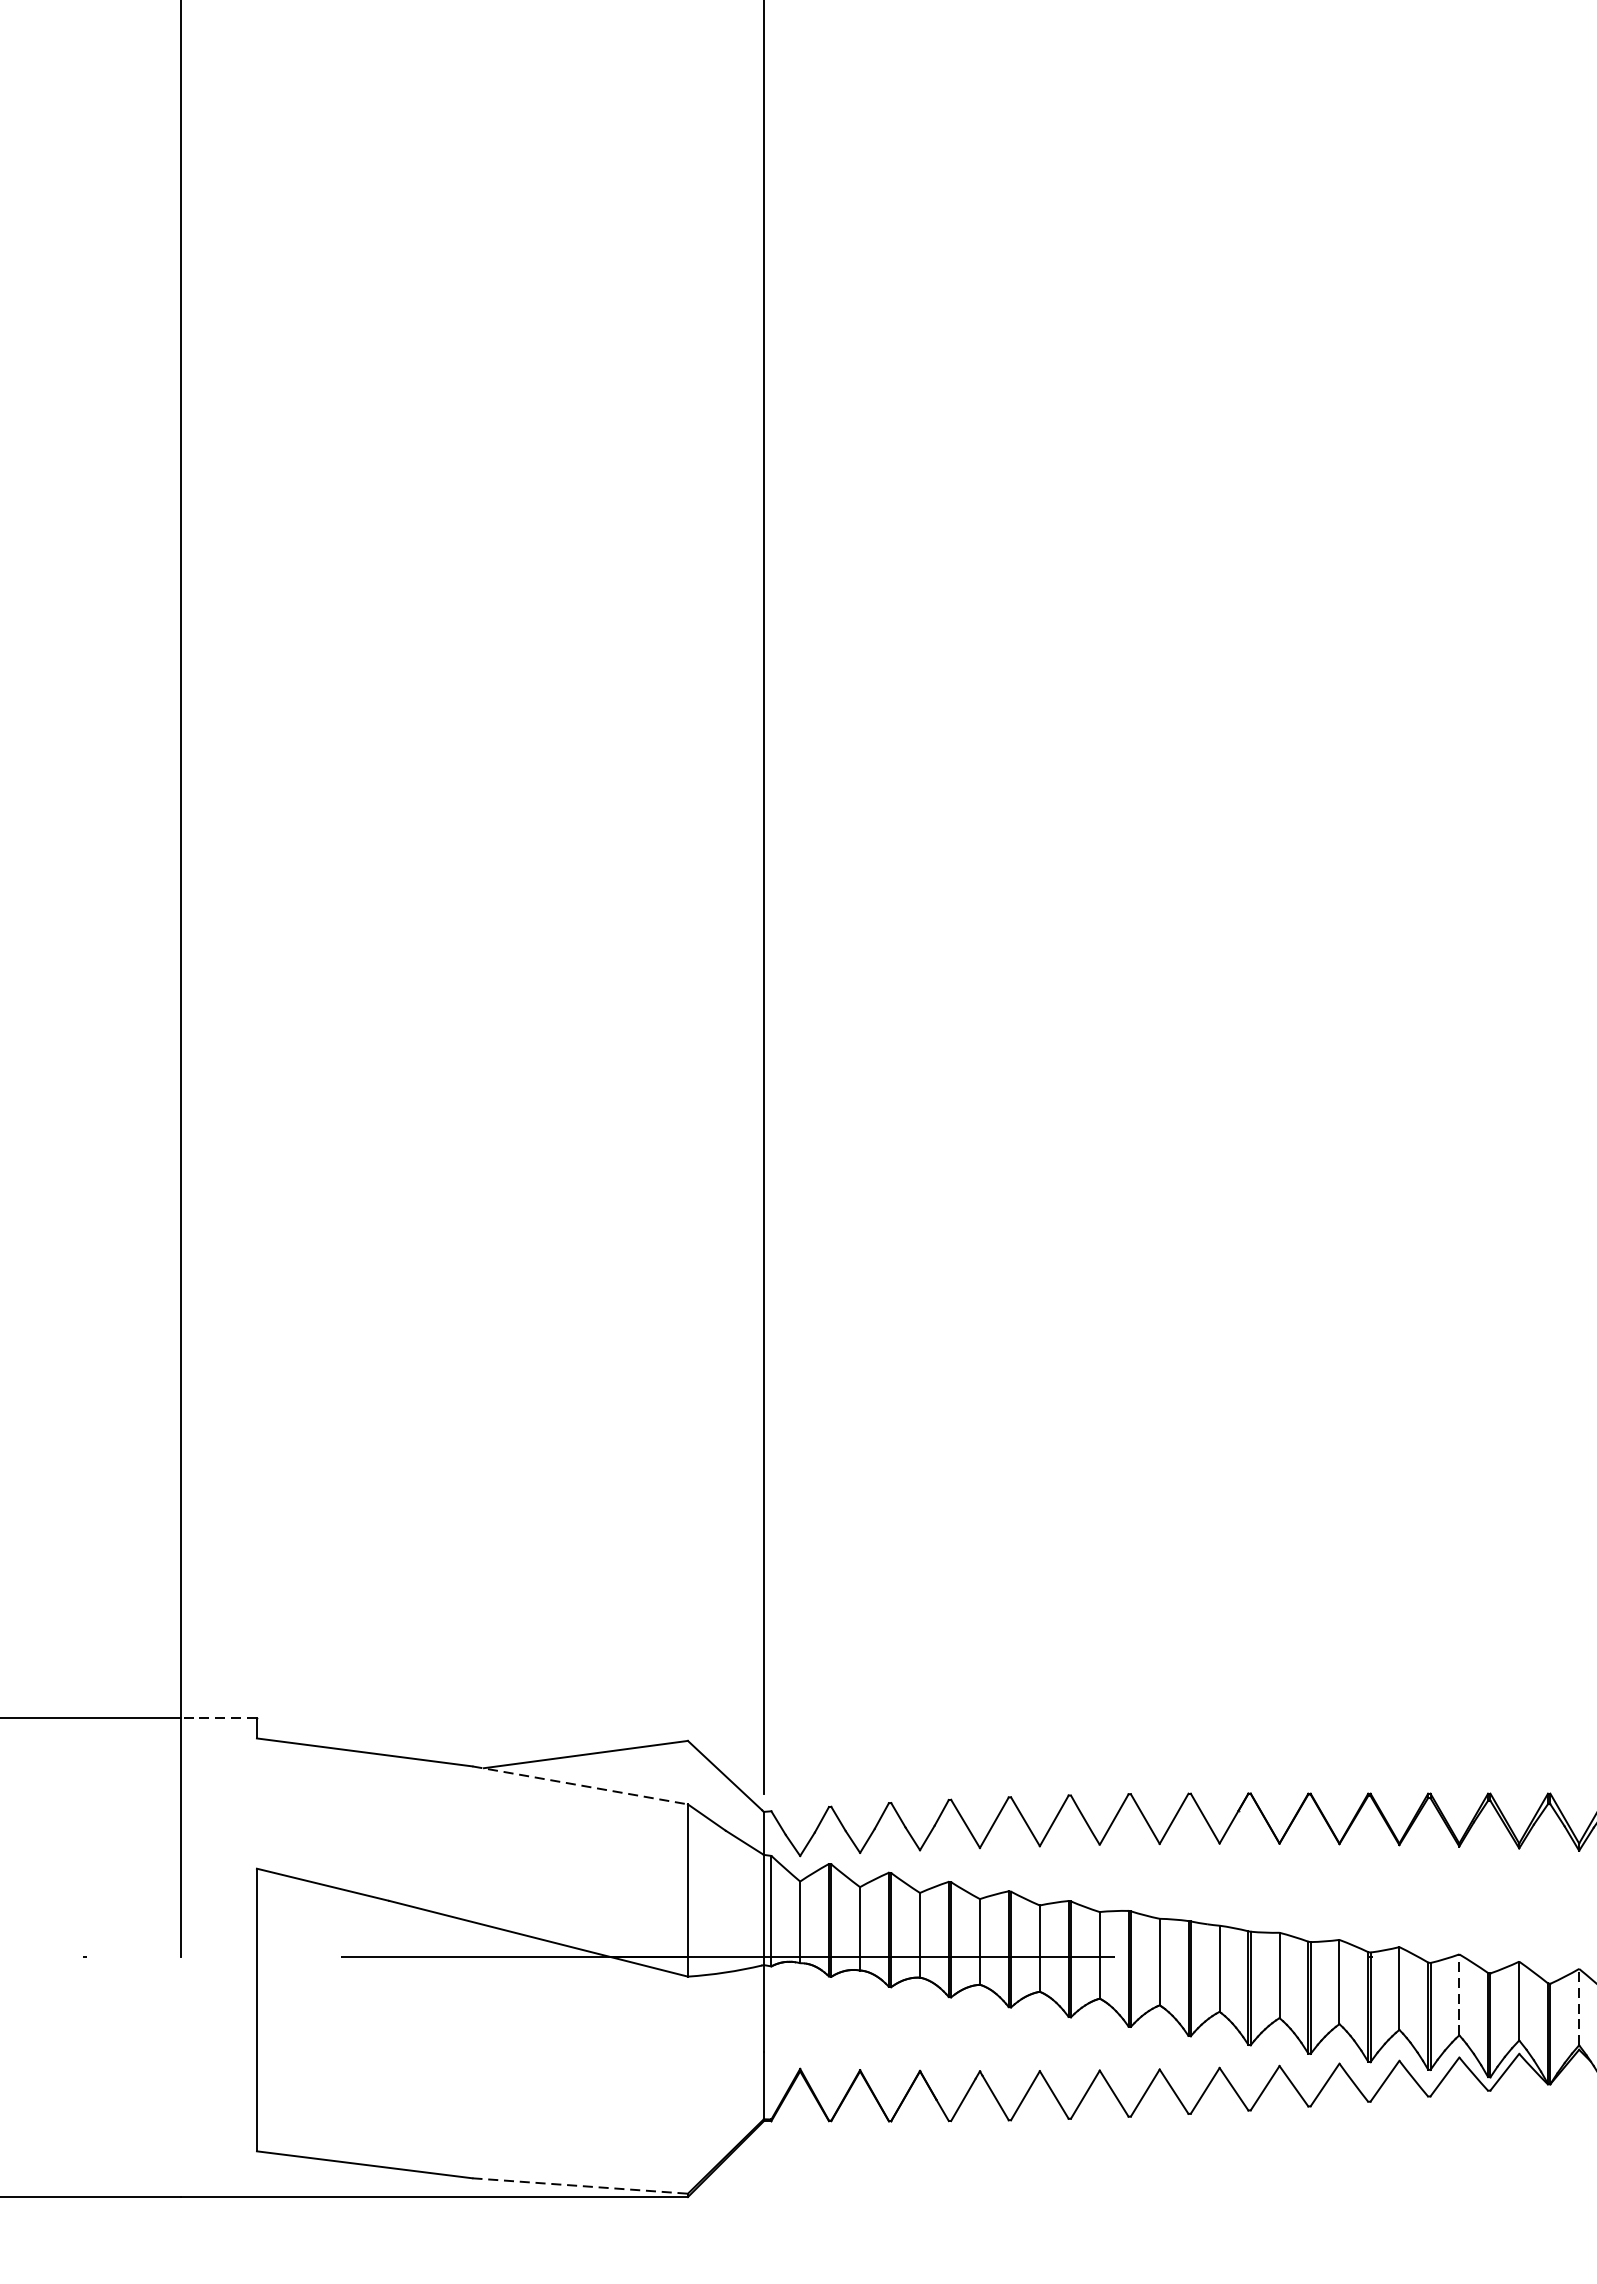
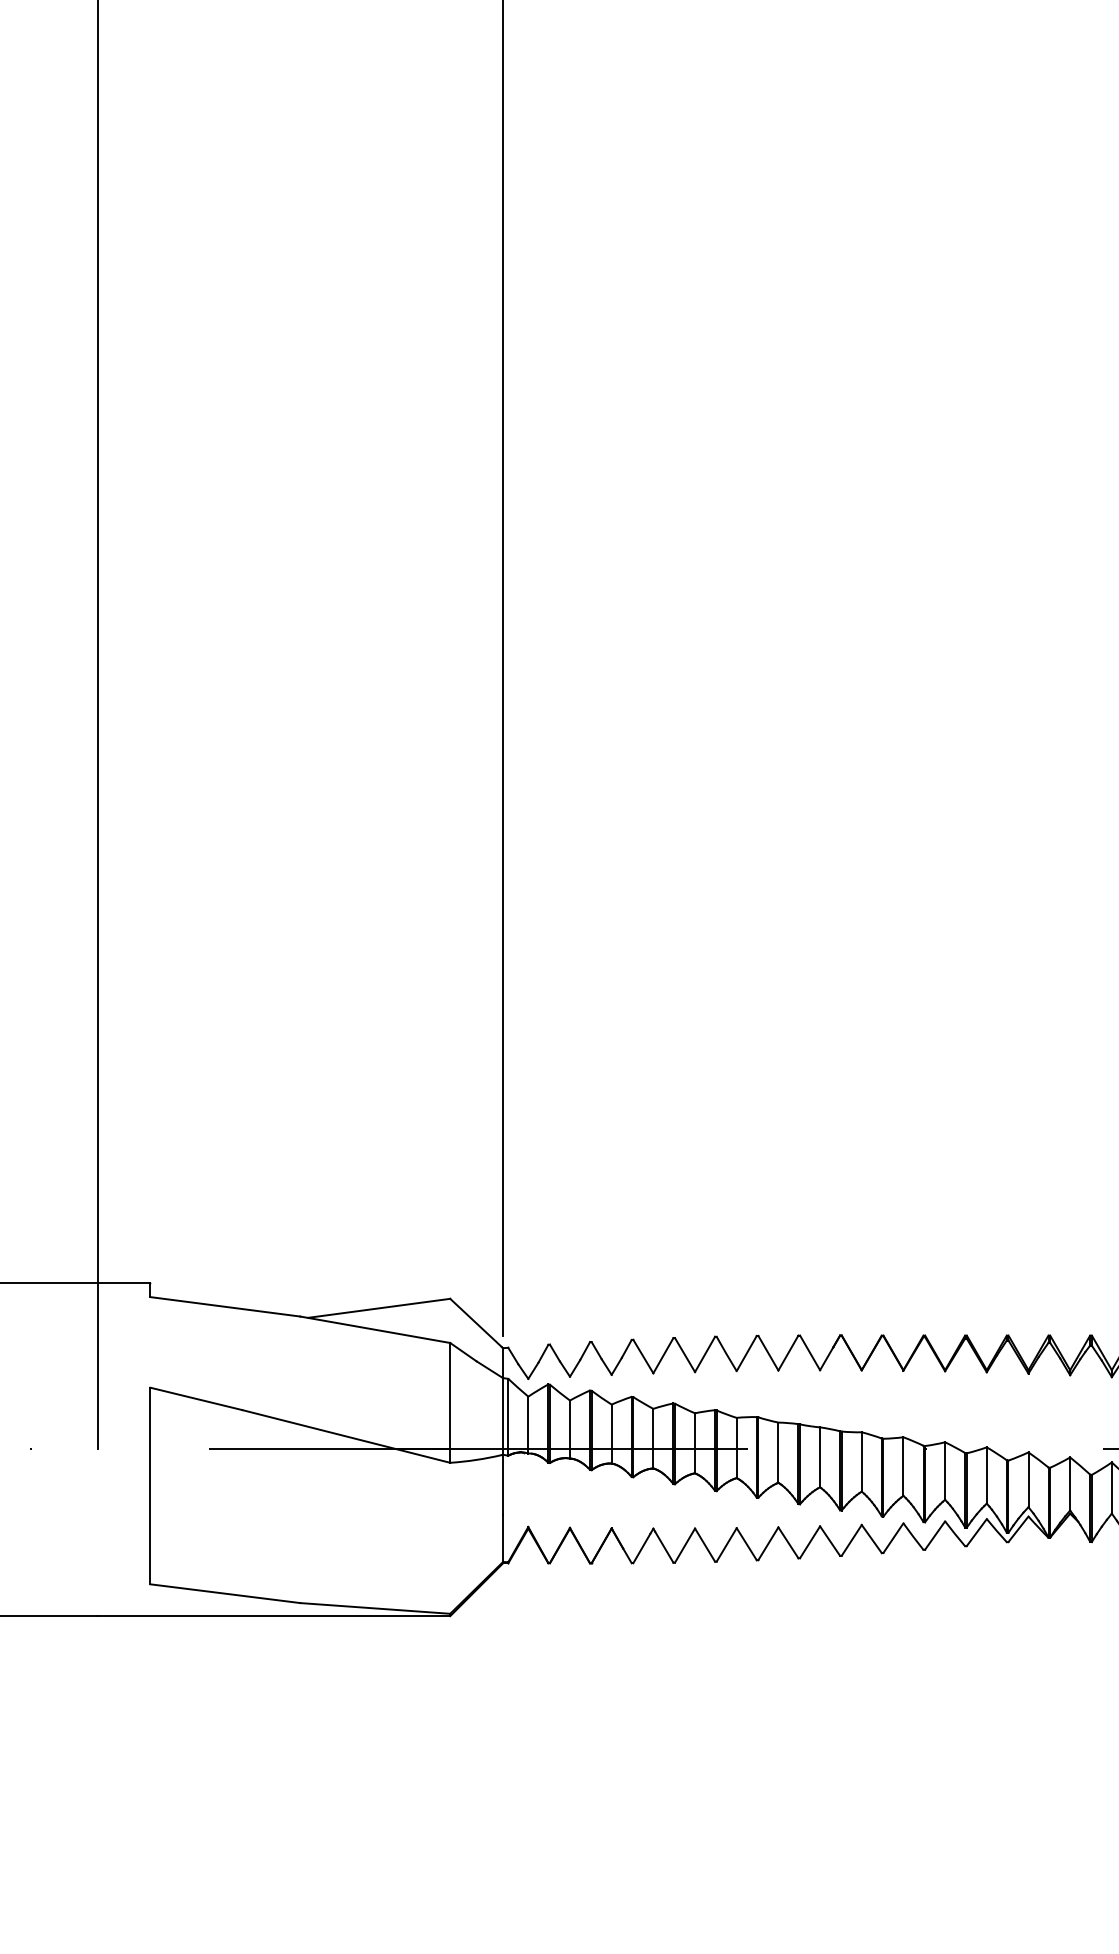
line: (218, 1717) -> (123, 1282), dashed -> solid
line: (580, 1784) -> (375, 1329), dashed -> solid
line: (1458, 1994) -> (986, 1475), dashed -> solid
line: (1579, 2007) -> (1070, 1484), dashed -> solid
line: (580, 2186) -> (375, 1608), dashed -> solid

